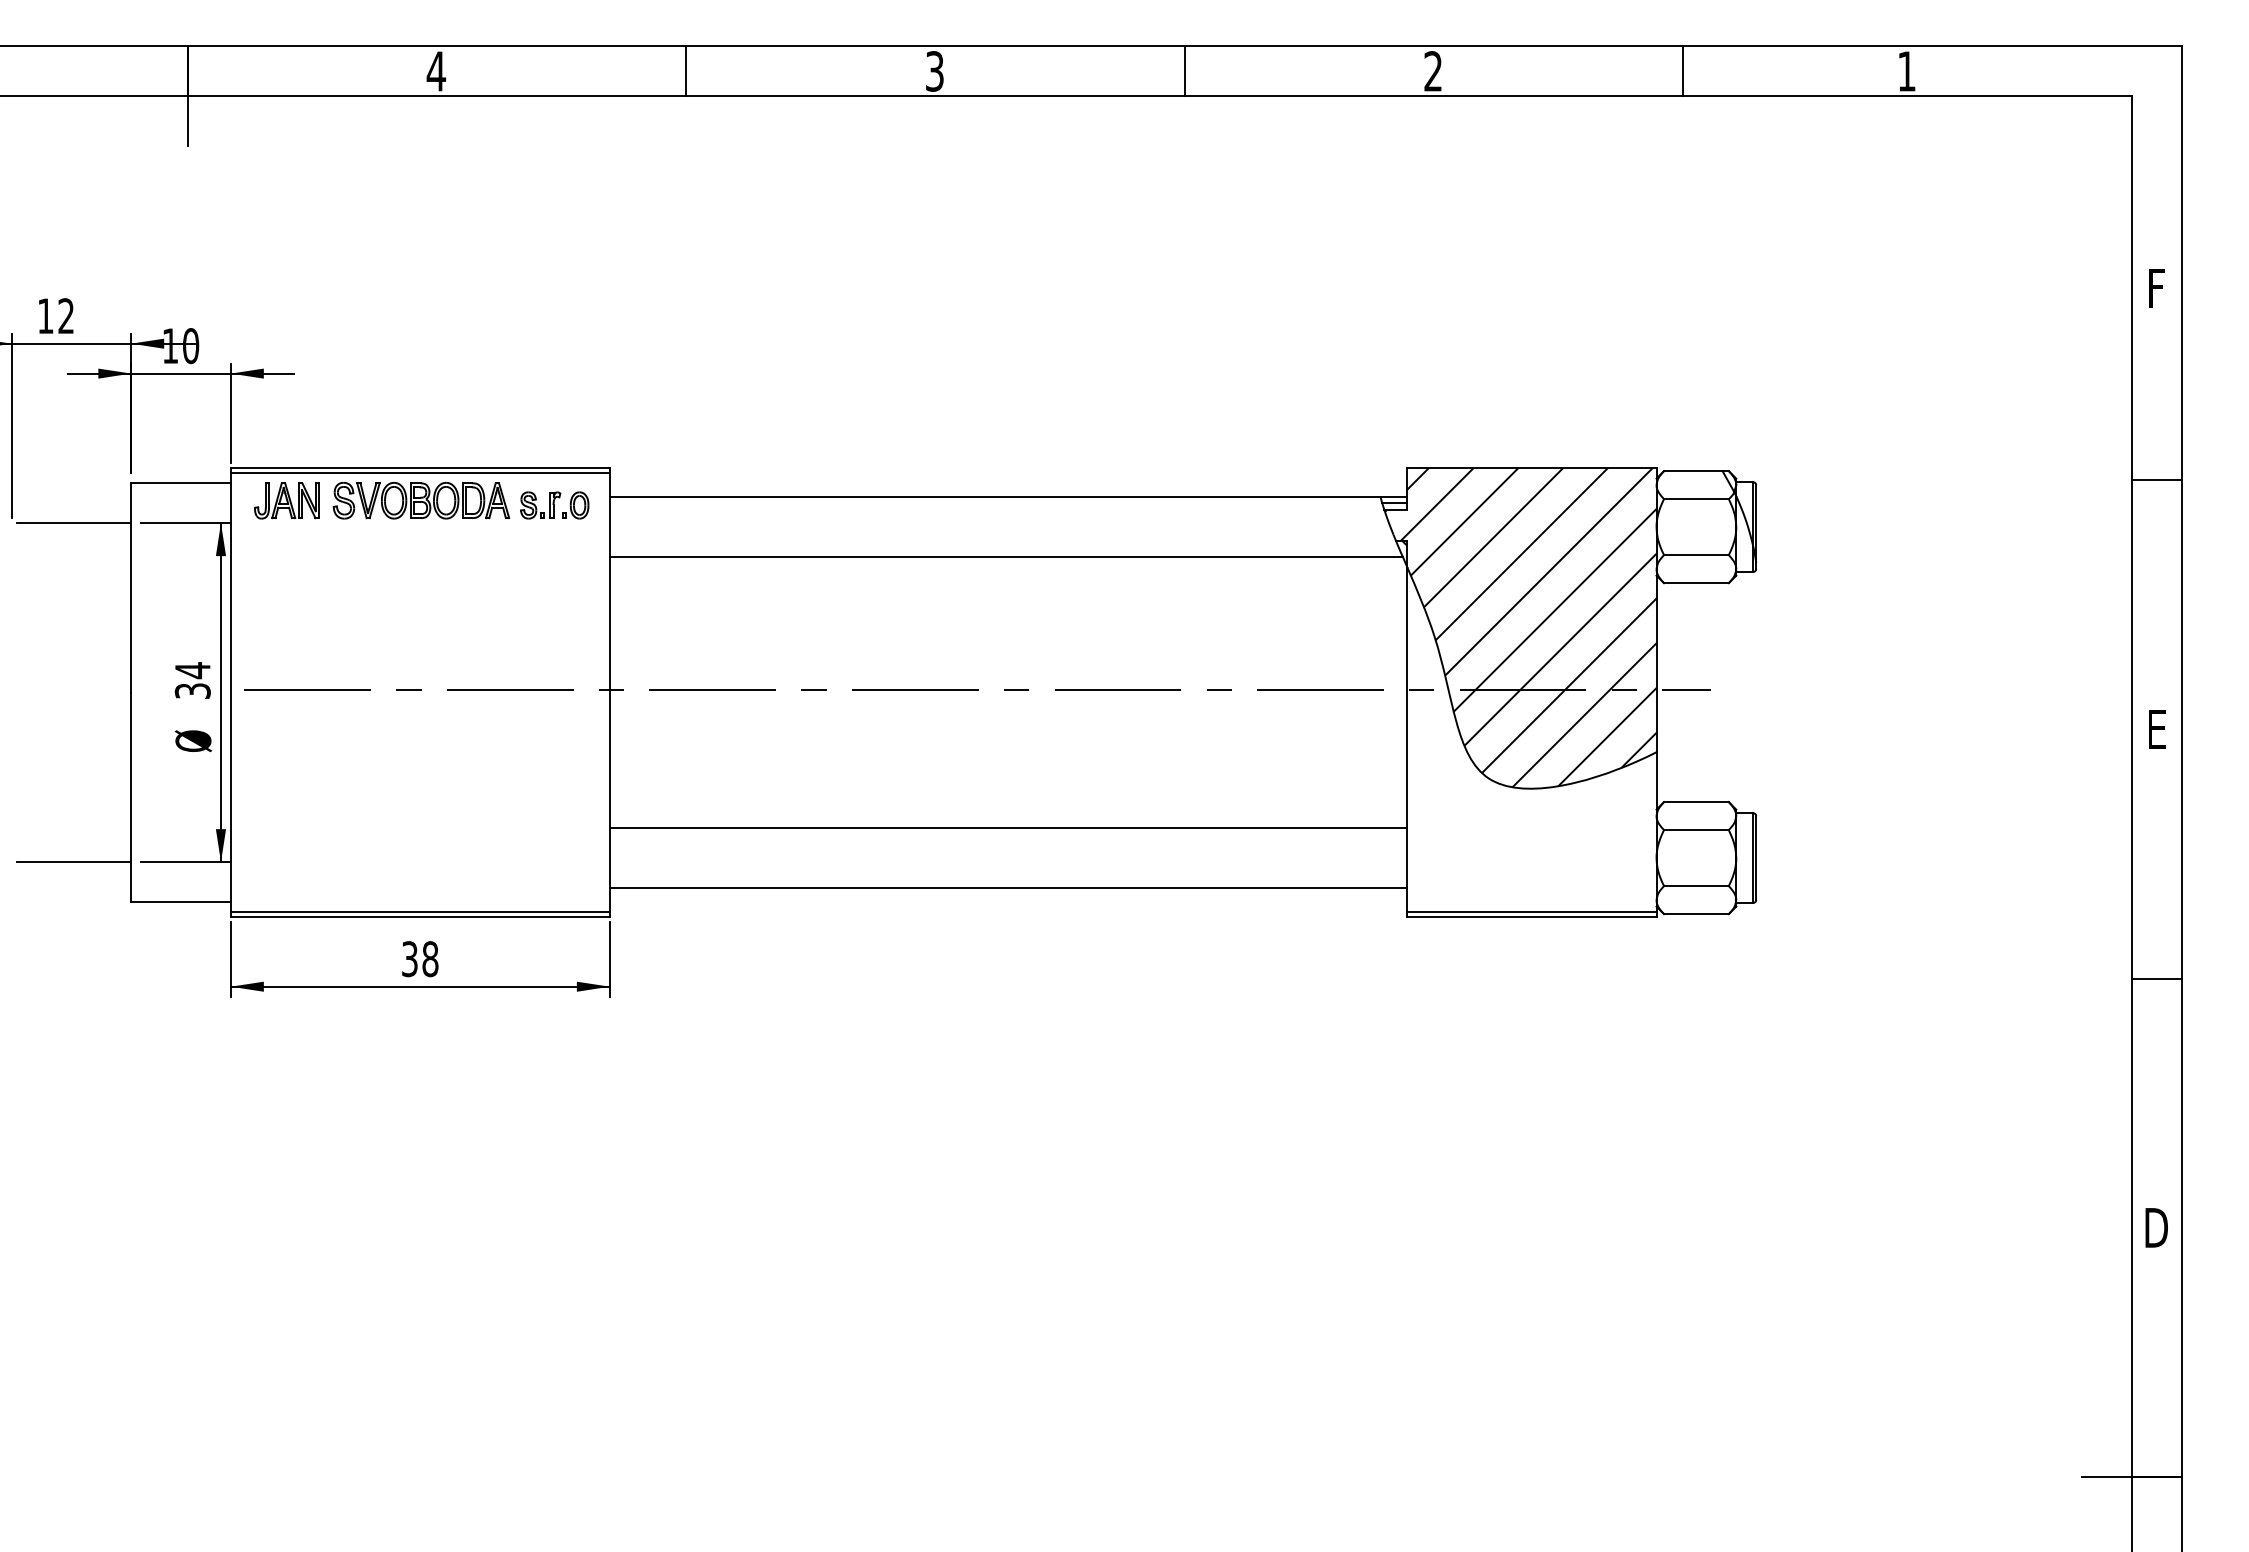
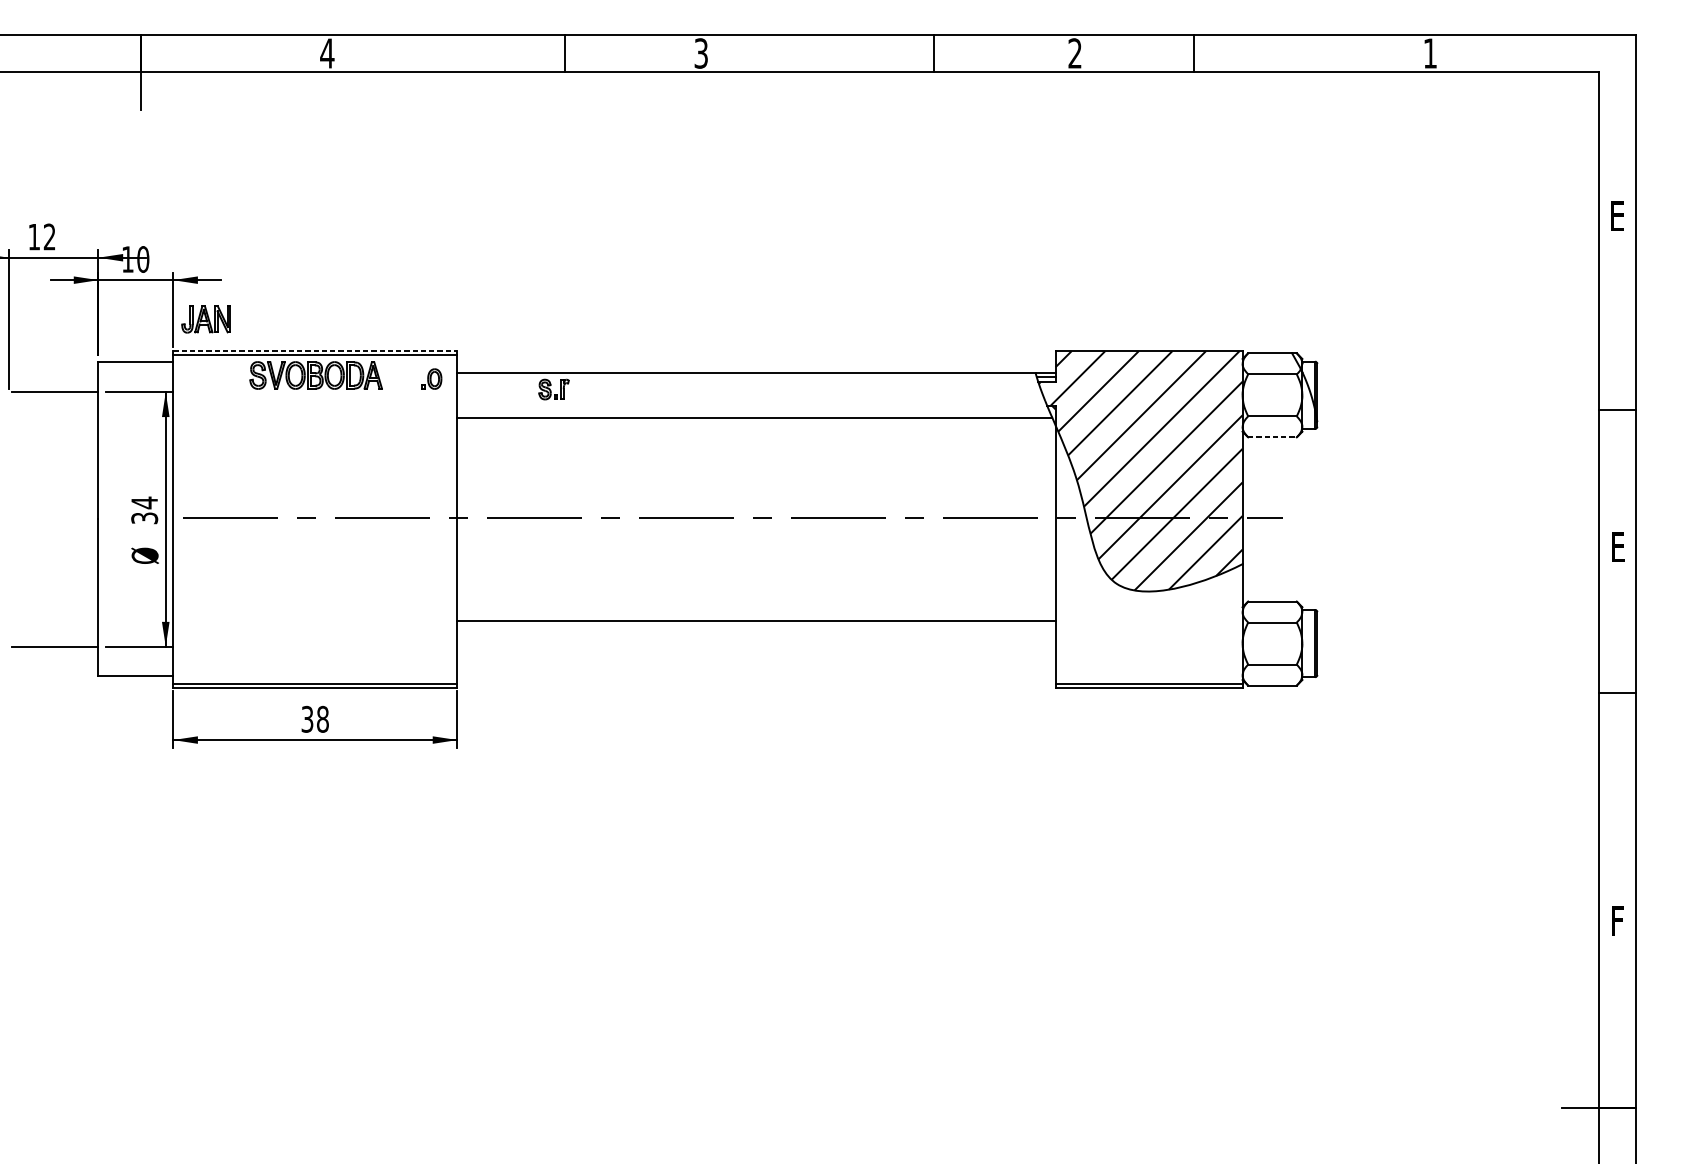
line: (686, 71) -> (565, 53), moved
line: (1184, 71) -> (934, 53), moved
line: (1683, 71) -> (1194, 53), moved
text: (2156, 288) -> (1617, 216), F -> E
line: (420, 468) -> (315, 351), solid -> dashed
line: (2156, 480) -> (1617, 409), moved
part: (286, 500) -> (205, 319), moved
part: (540, 505) -> (553, 389), moved
line: (1696, 583) -> (1272, 437), solid -> dashed
line: (1008, 888) -> (756, 666), removed
line: (2156, 978) -> (1617, 693), moved
text: (2156, 1227) -> (1617, 920), D -> F

